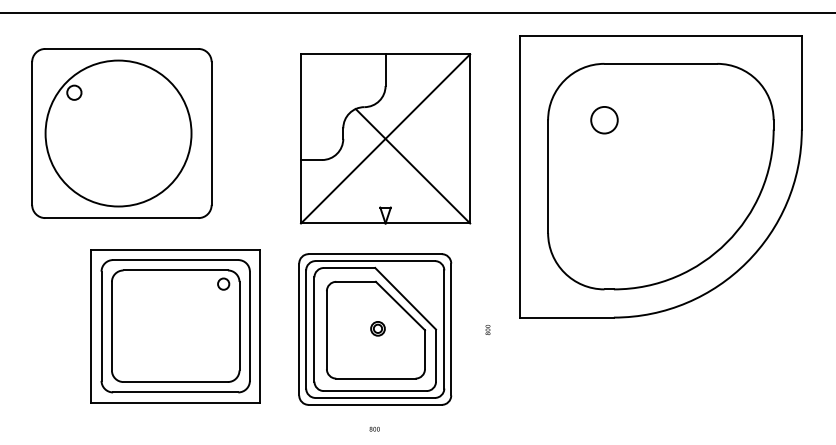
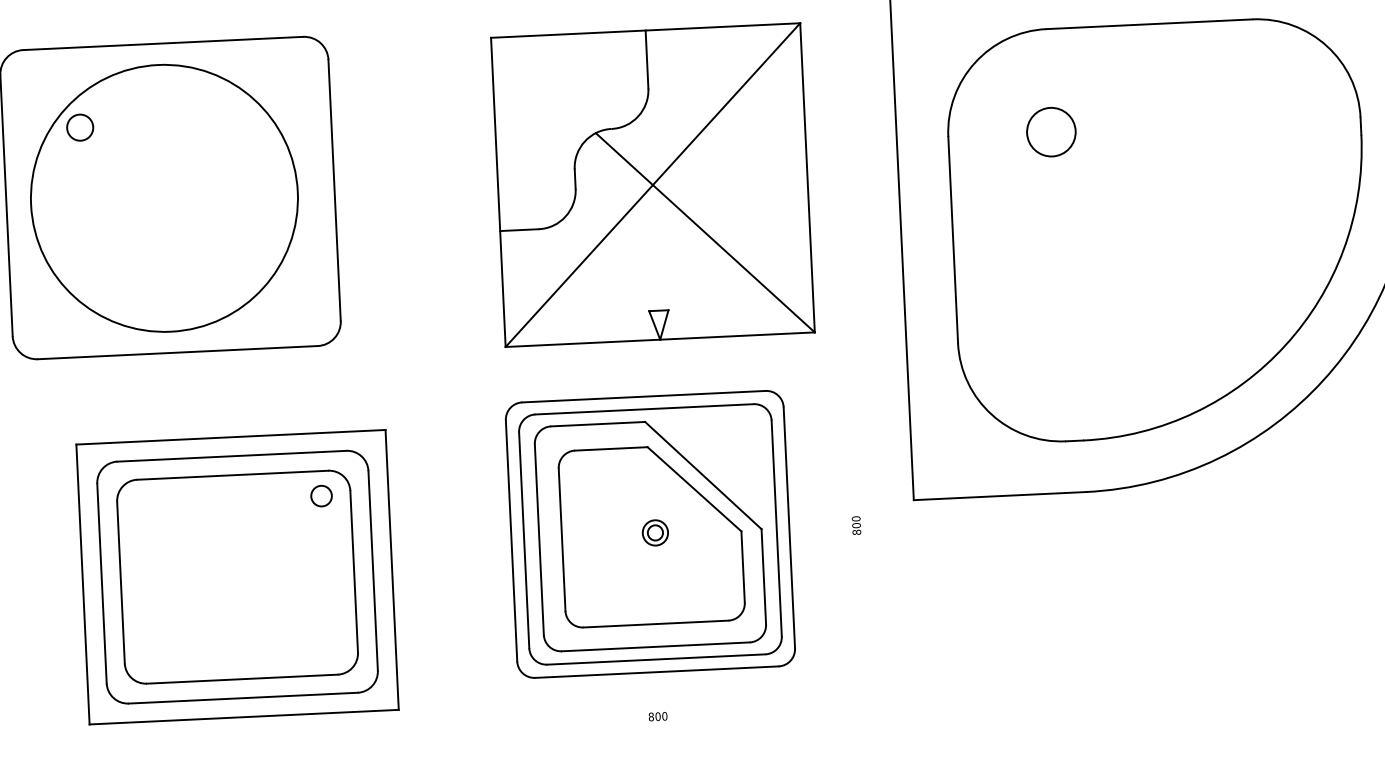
part: (175, 326) -> (237, 577), moved

